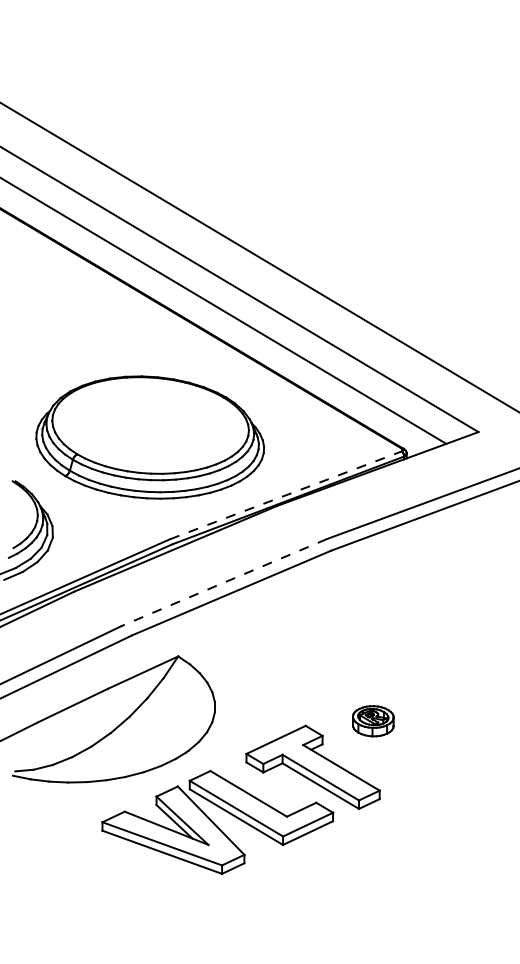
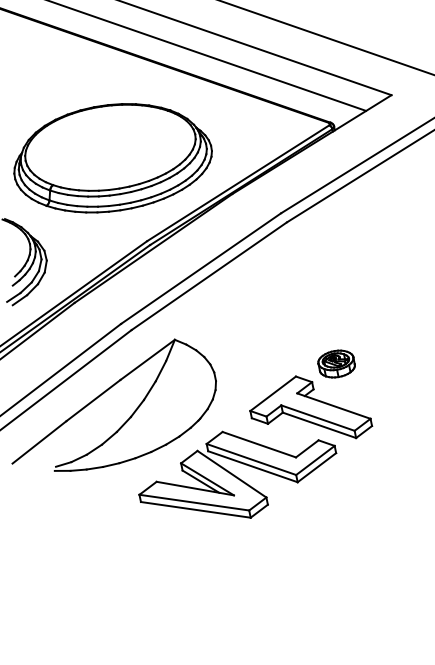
line: (285, 495) -> (237, 183), dashed -> solid
line: (224, 582) -> (201, 268), dashed -> solid
part: (373, 721) -> (336, 364), moved

